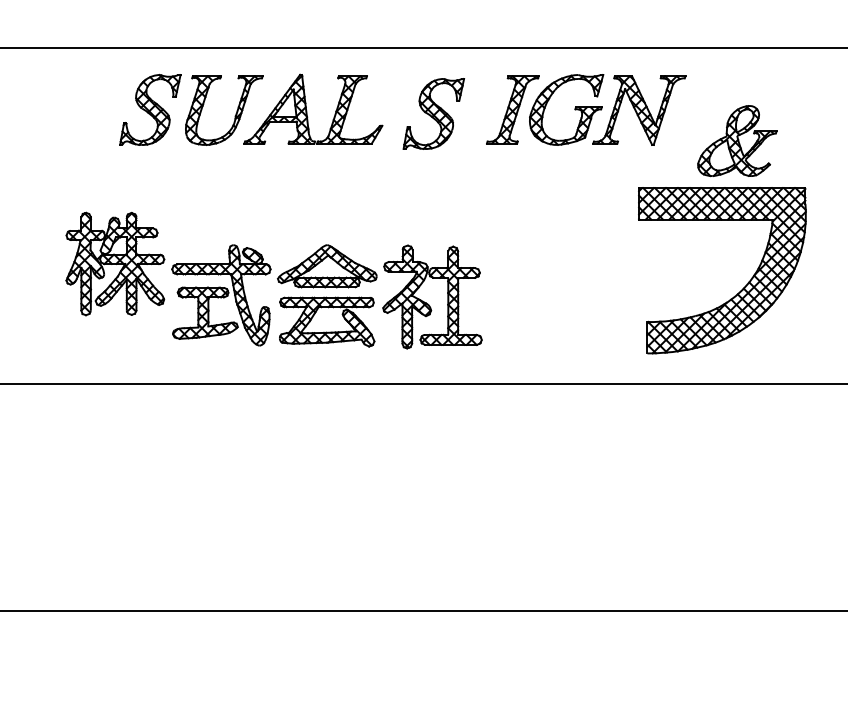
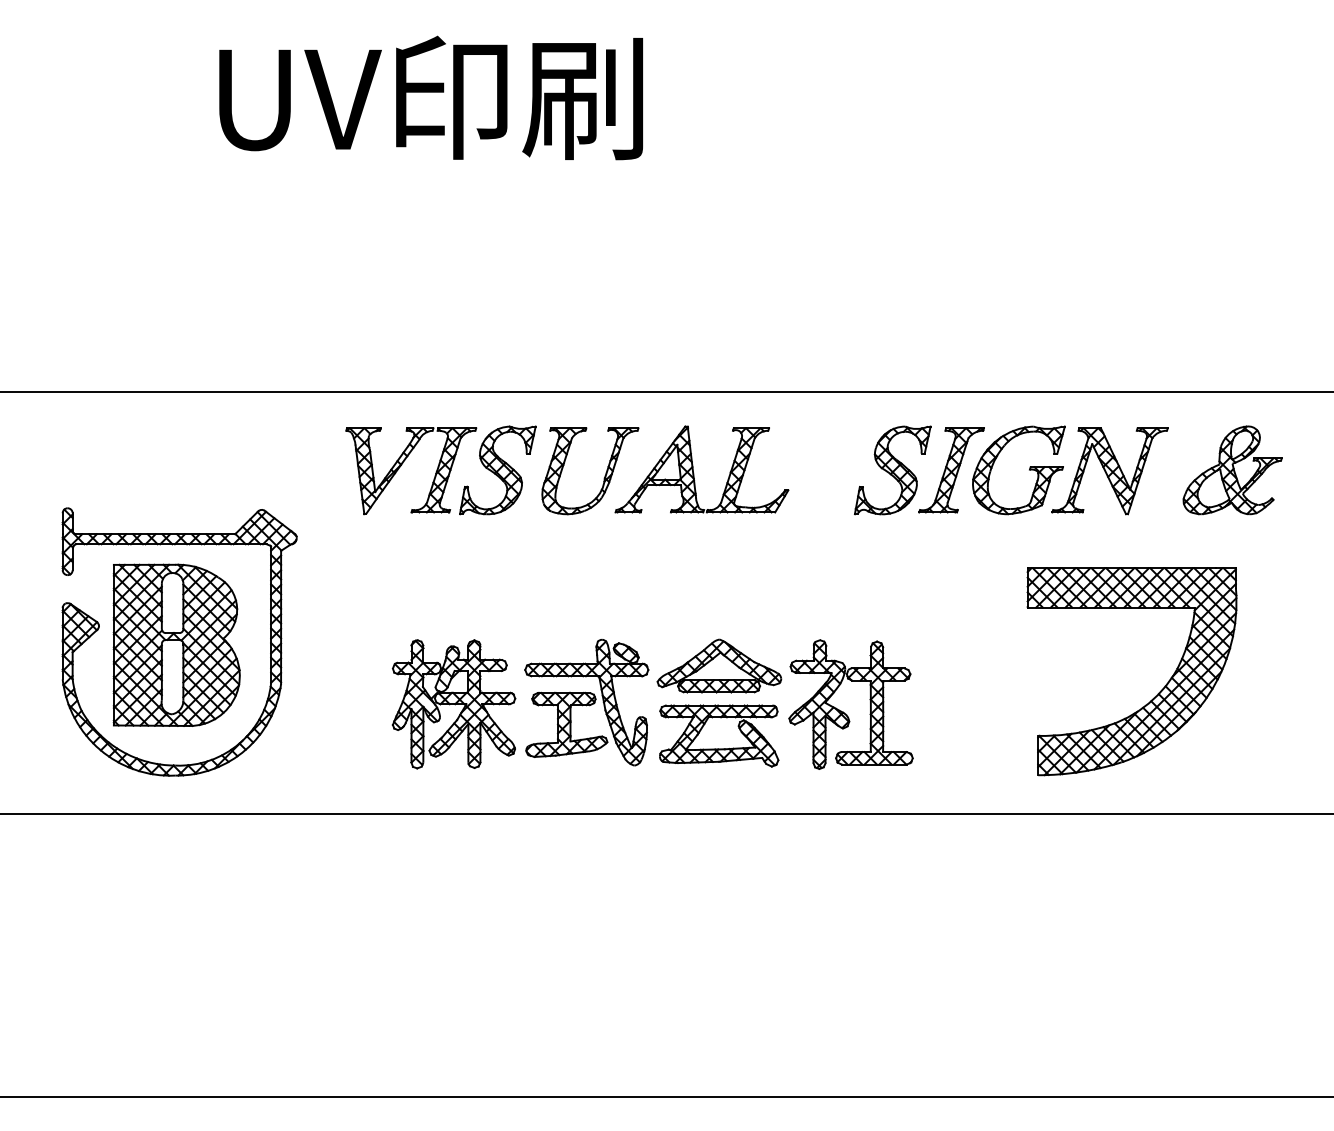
part: (73, 106) -> (401, 466), added
part: (433, 114) -> (892, 470), moved
part: (737, 141) -> (1232, 470), moved
part: (114, 264) -> (453, 704), moved
part: (740, 290) -> (1154, 696), moved

